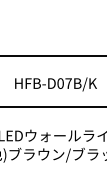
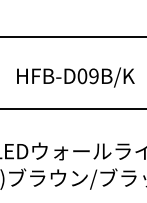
text: (68, 83) -> (93, 76), HFB-D07B/K -> HFB-D09B/K

